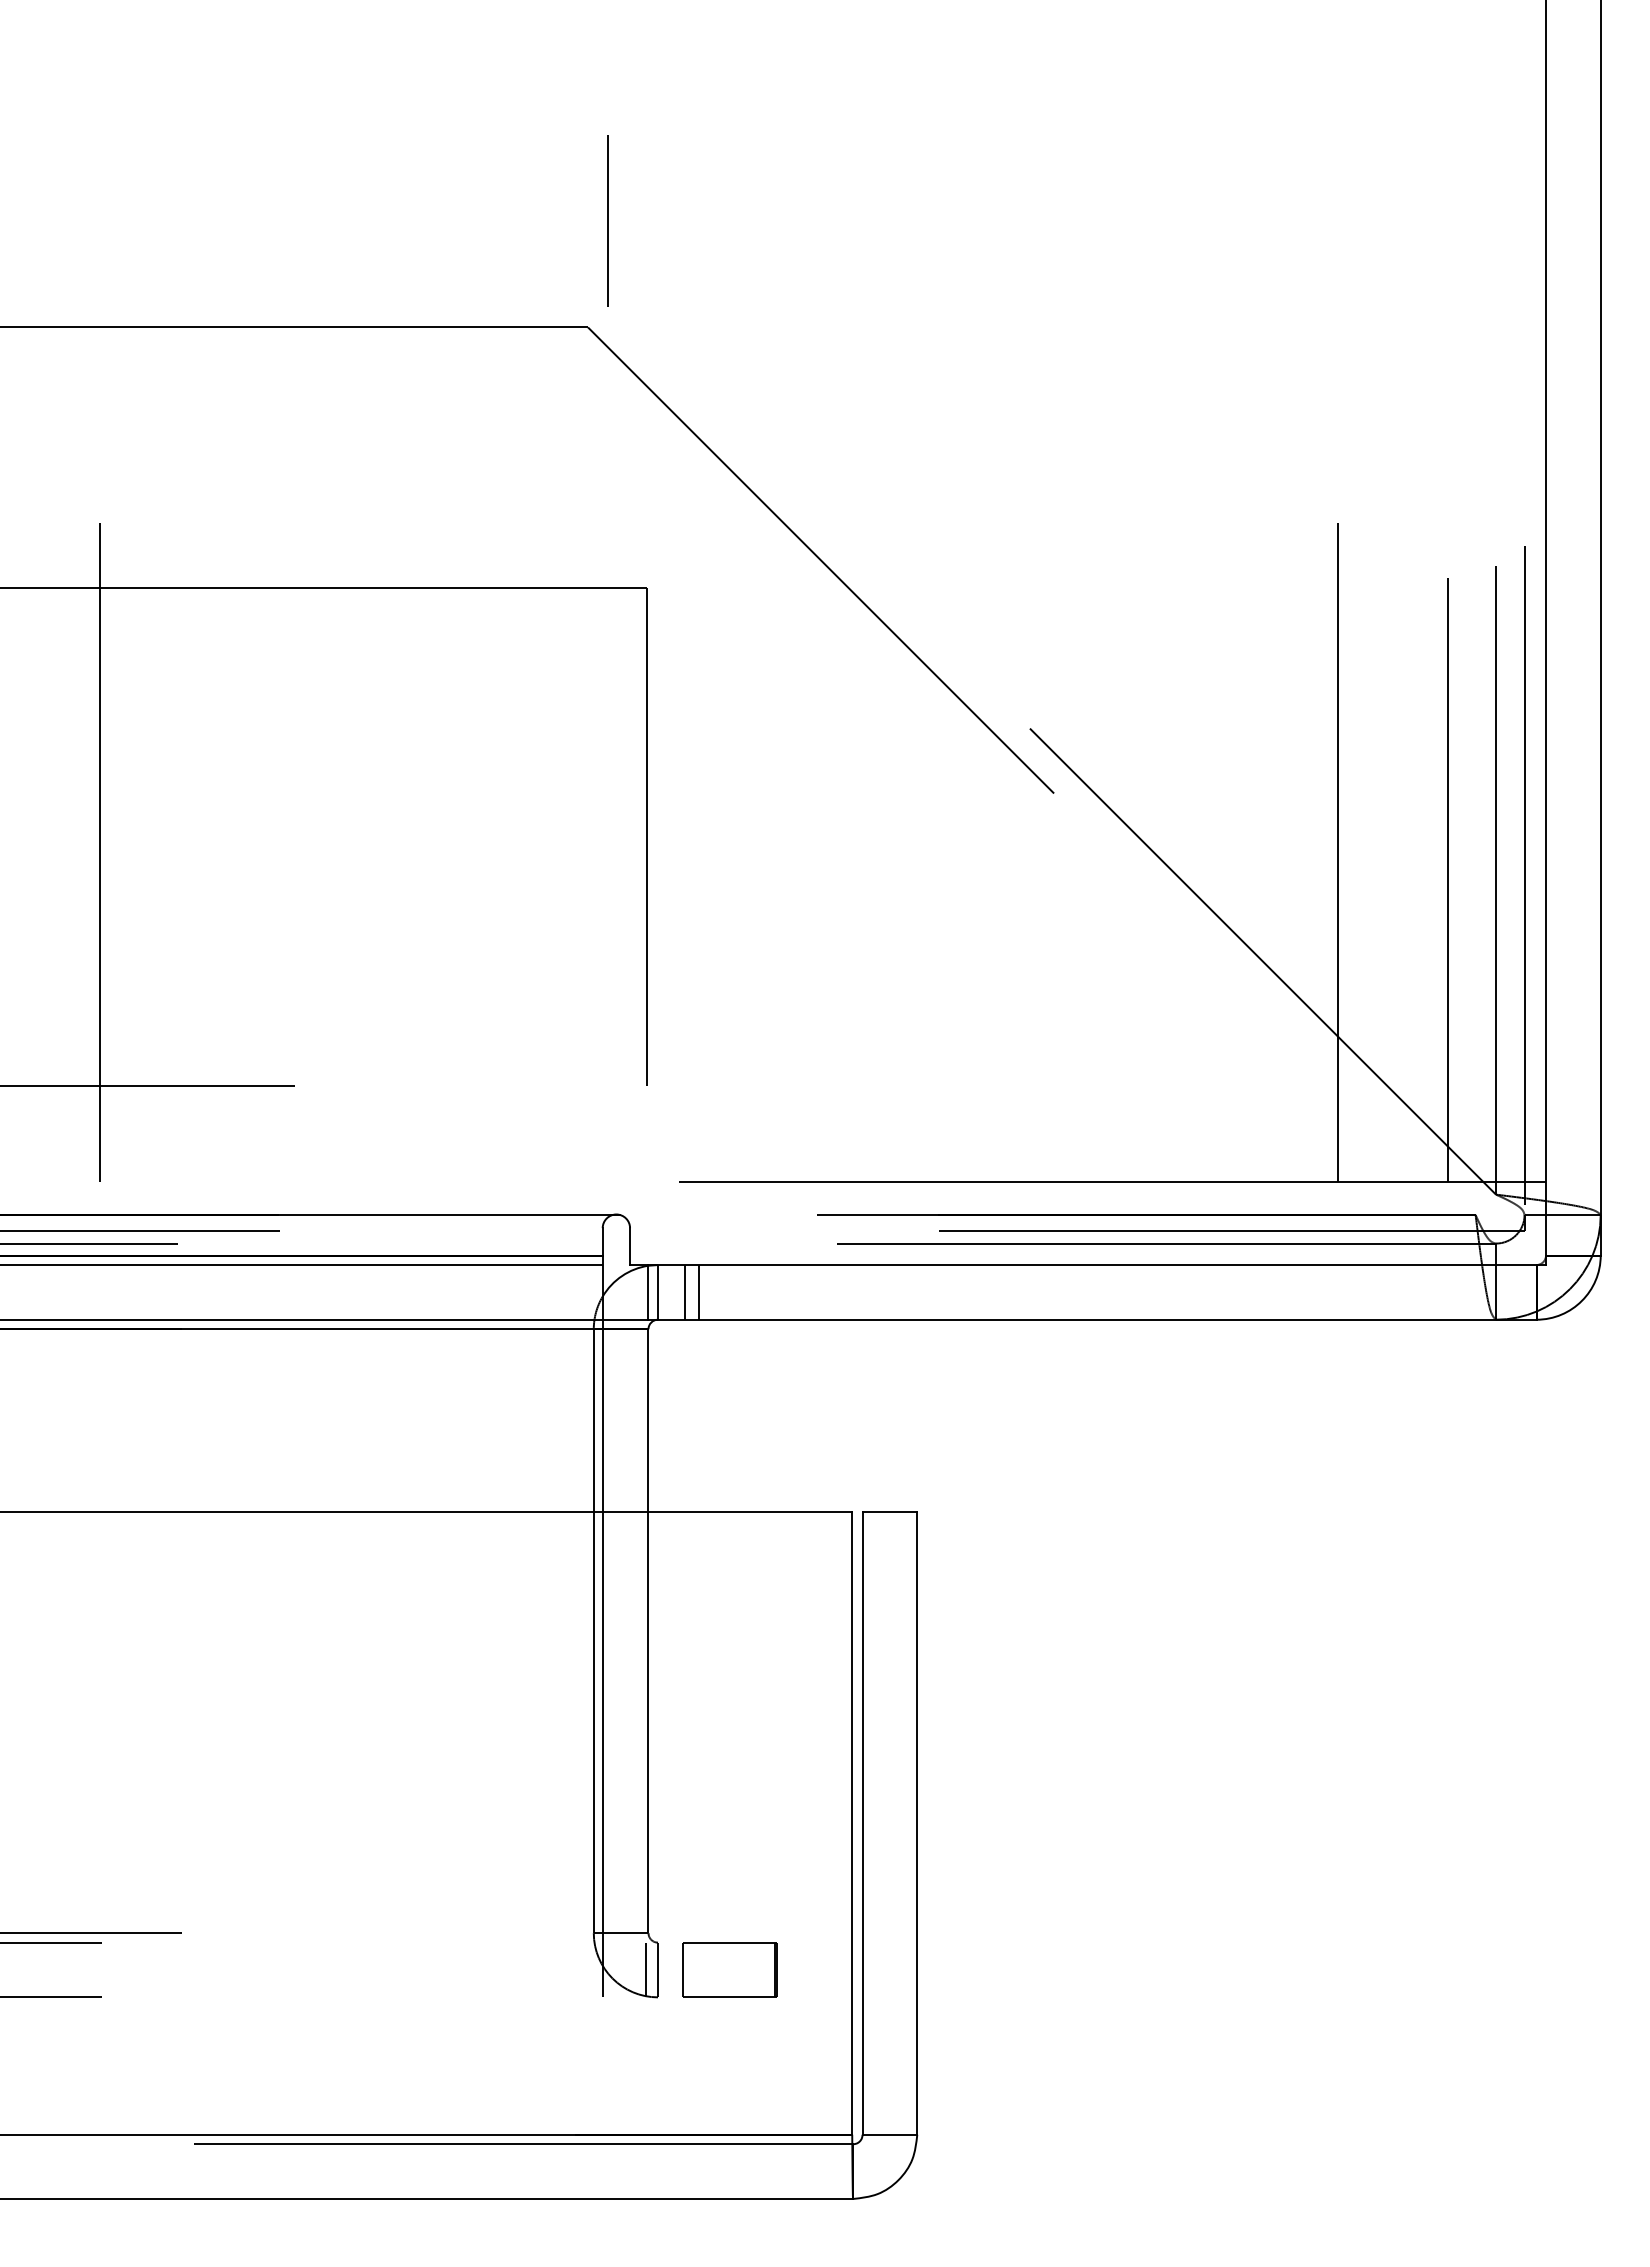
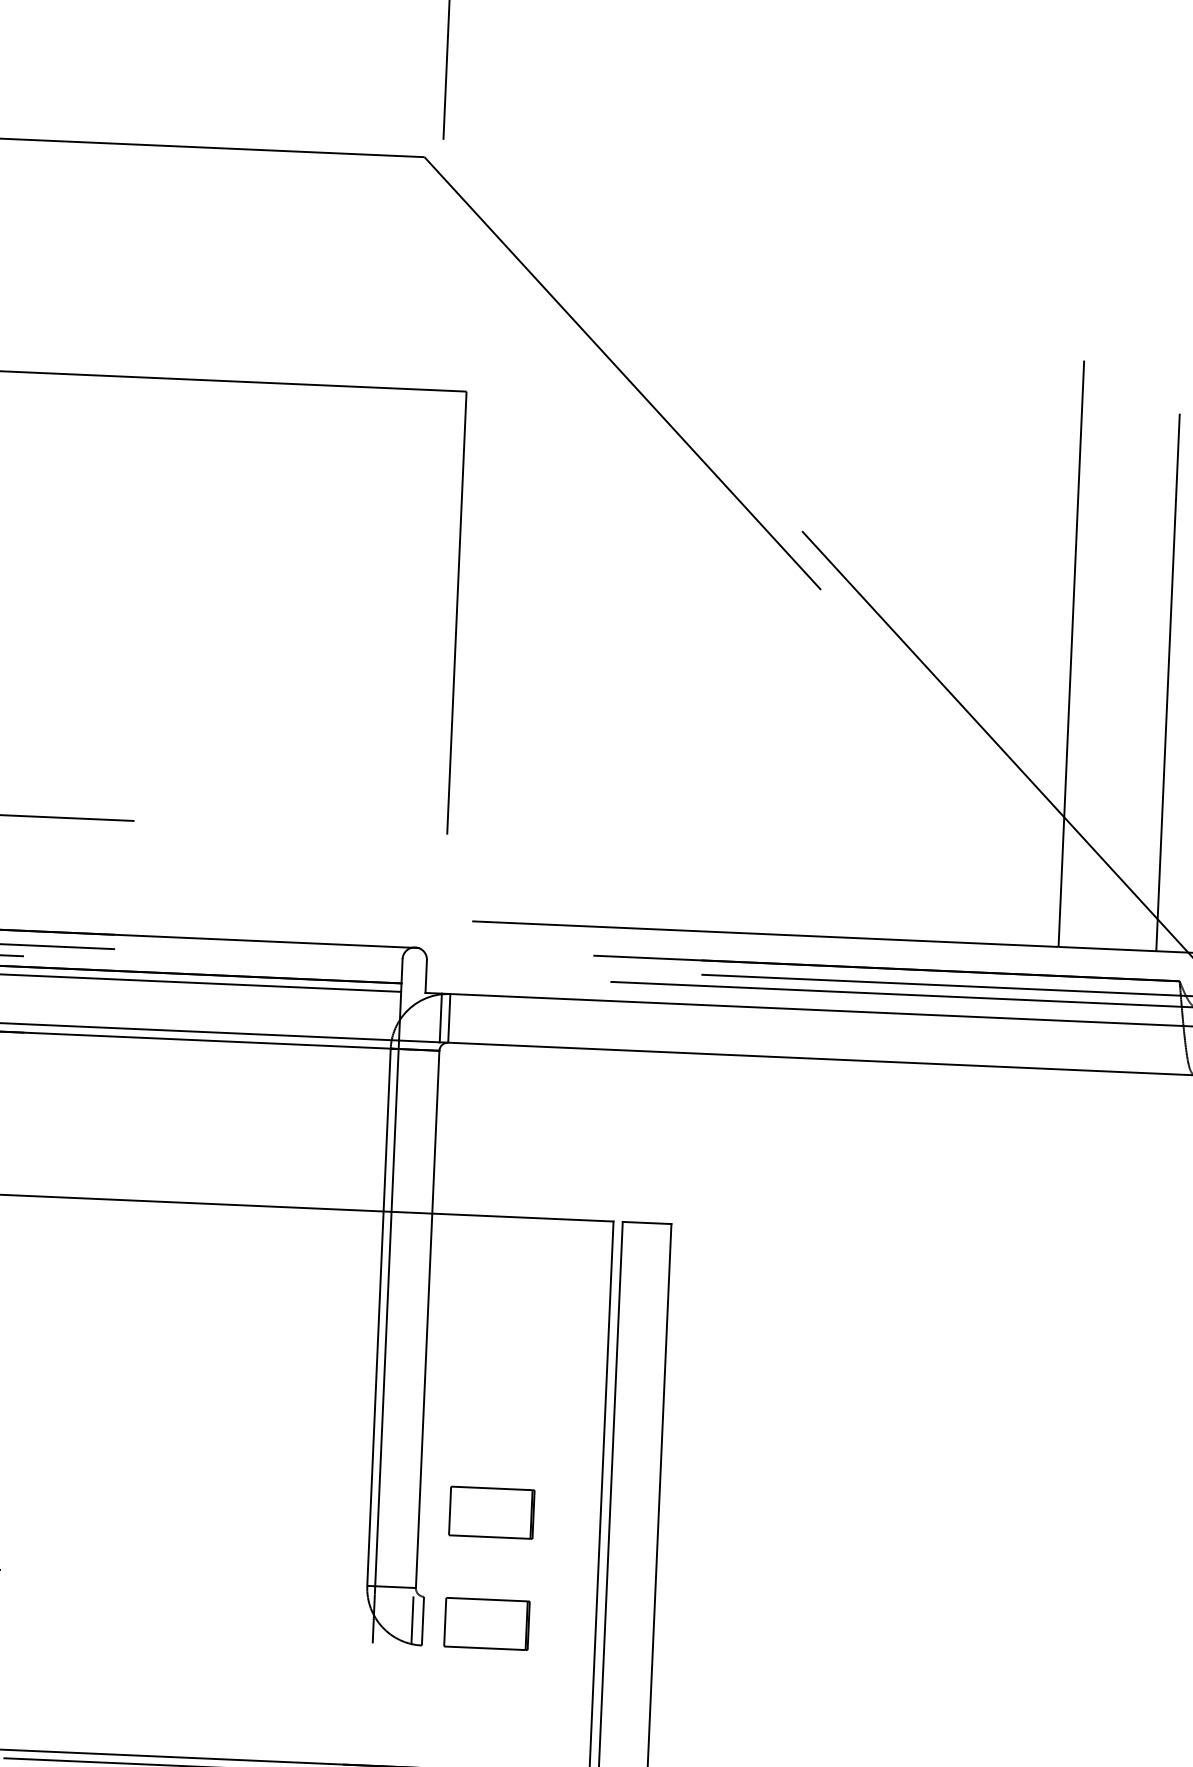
line: (685, 1292) -> (473, 1019), removed
line: (699, 1292) -> (486, 1020), removed
part: (729, 1844) -> (491, 1512), added

